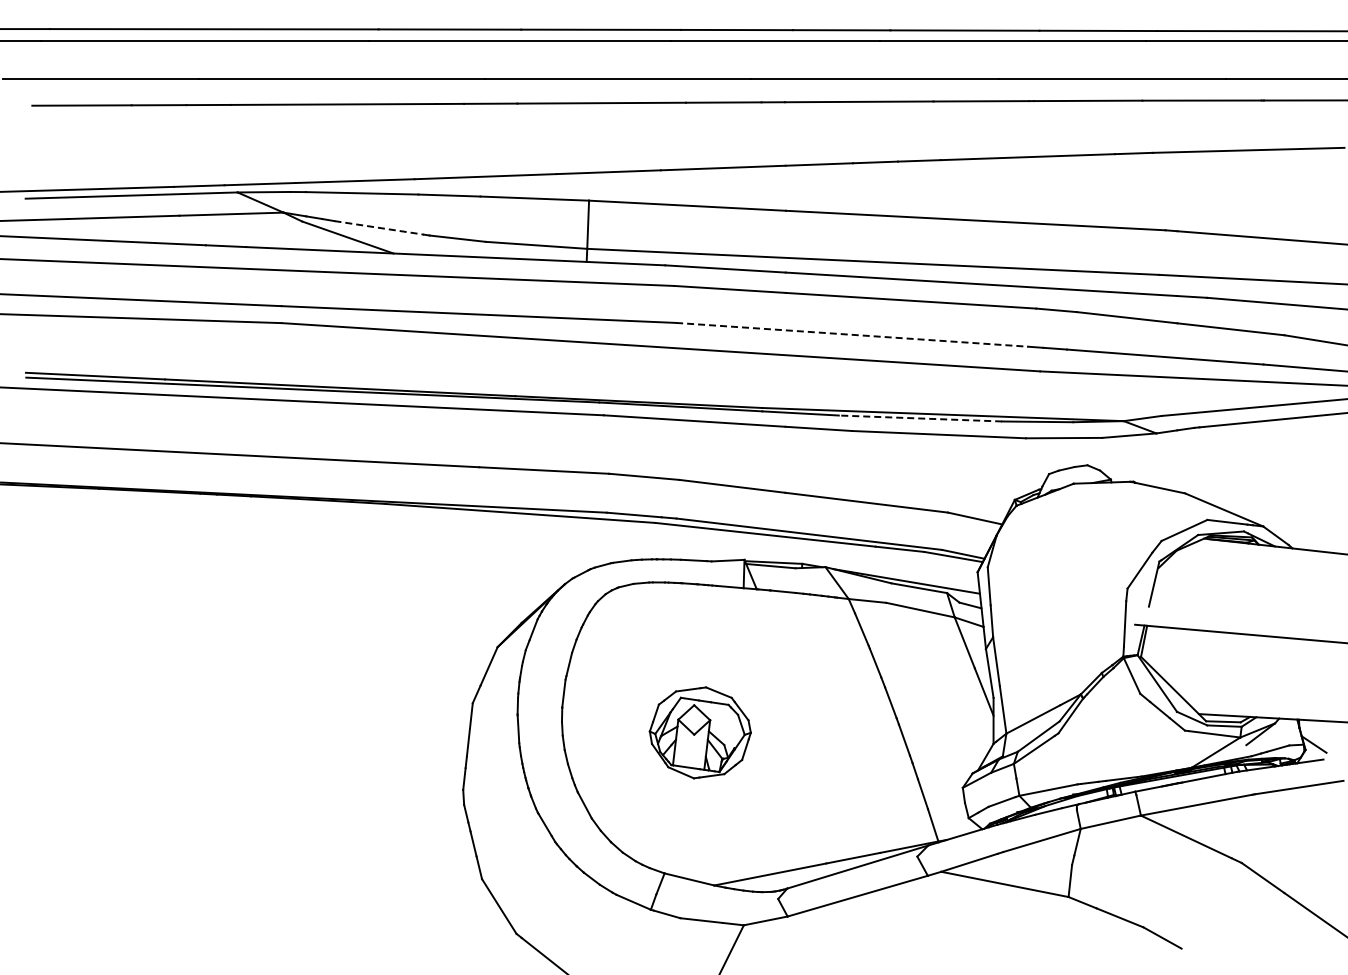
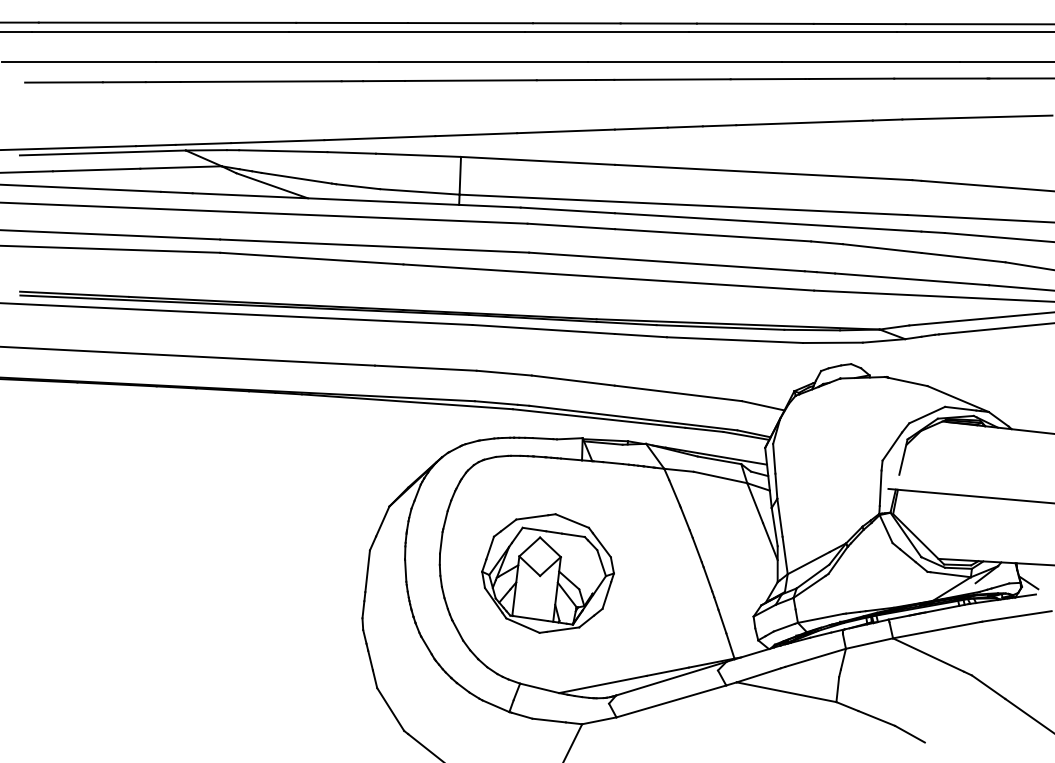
line: (379, 227) -> (296, 177), dashed -> solid
line: (852, 334) -> (667, 261), dashed -> solid
line: (920, 418) -> (720, 327), dashed -> solid
part: (700, 732) -> (548, 573), size x1.67

